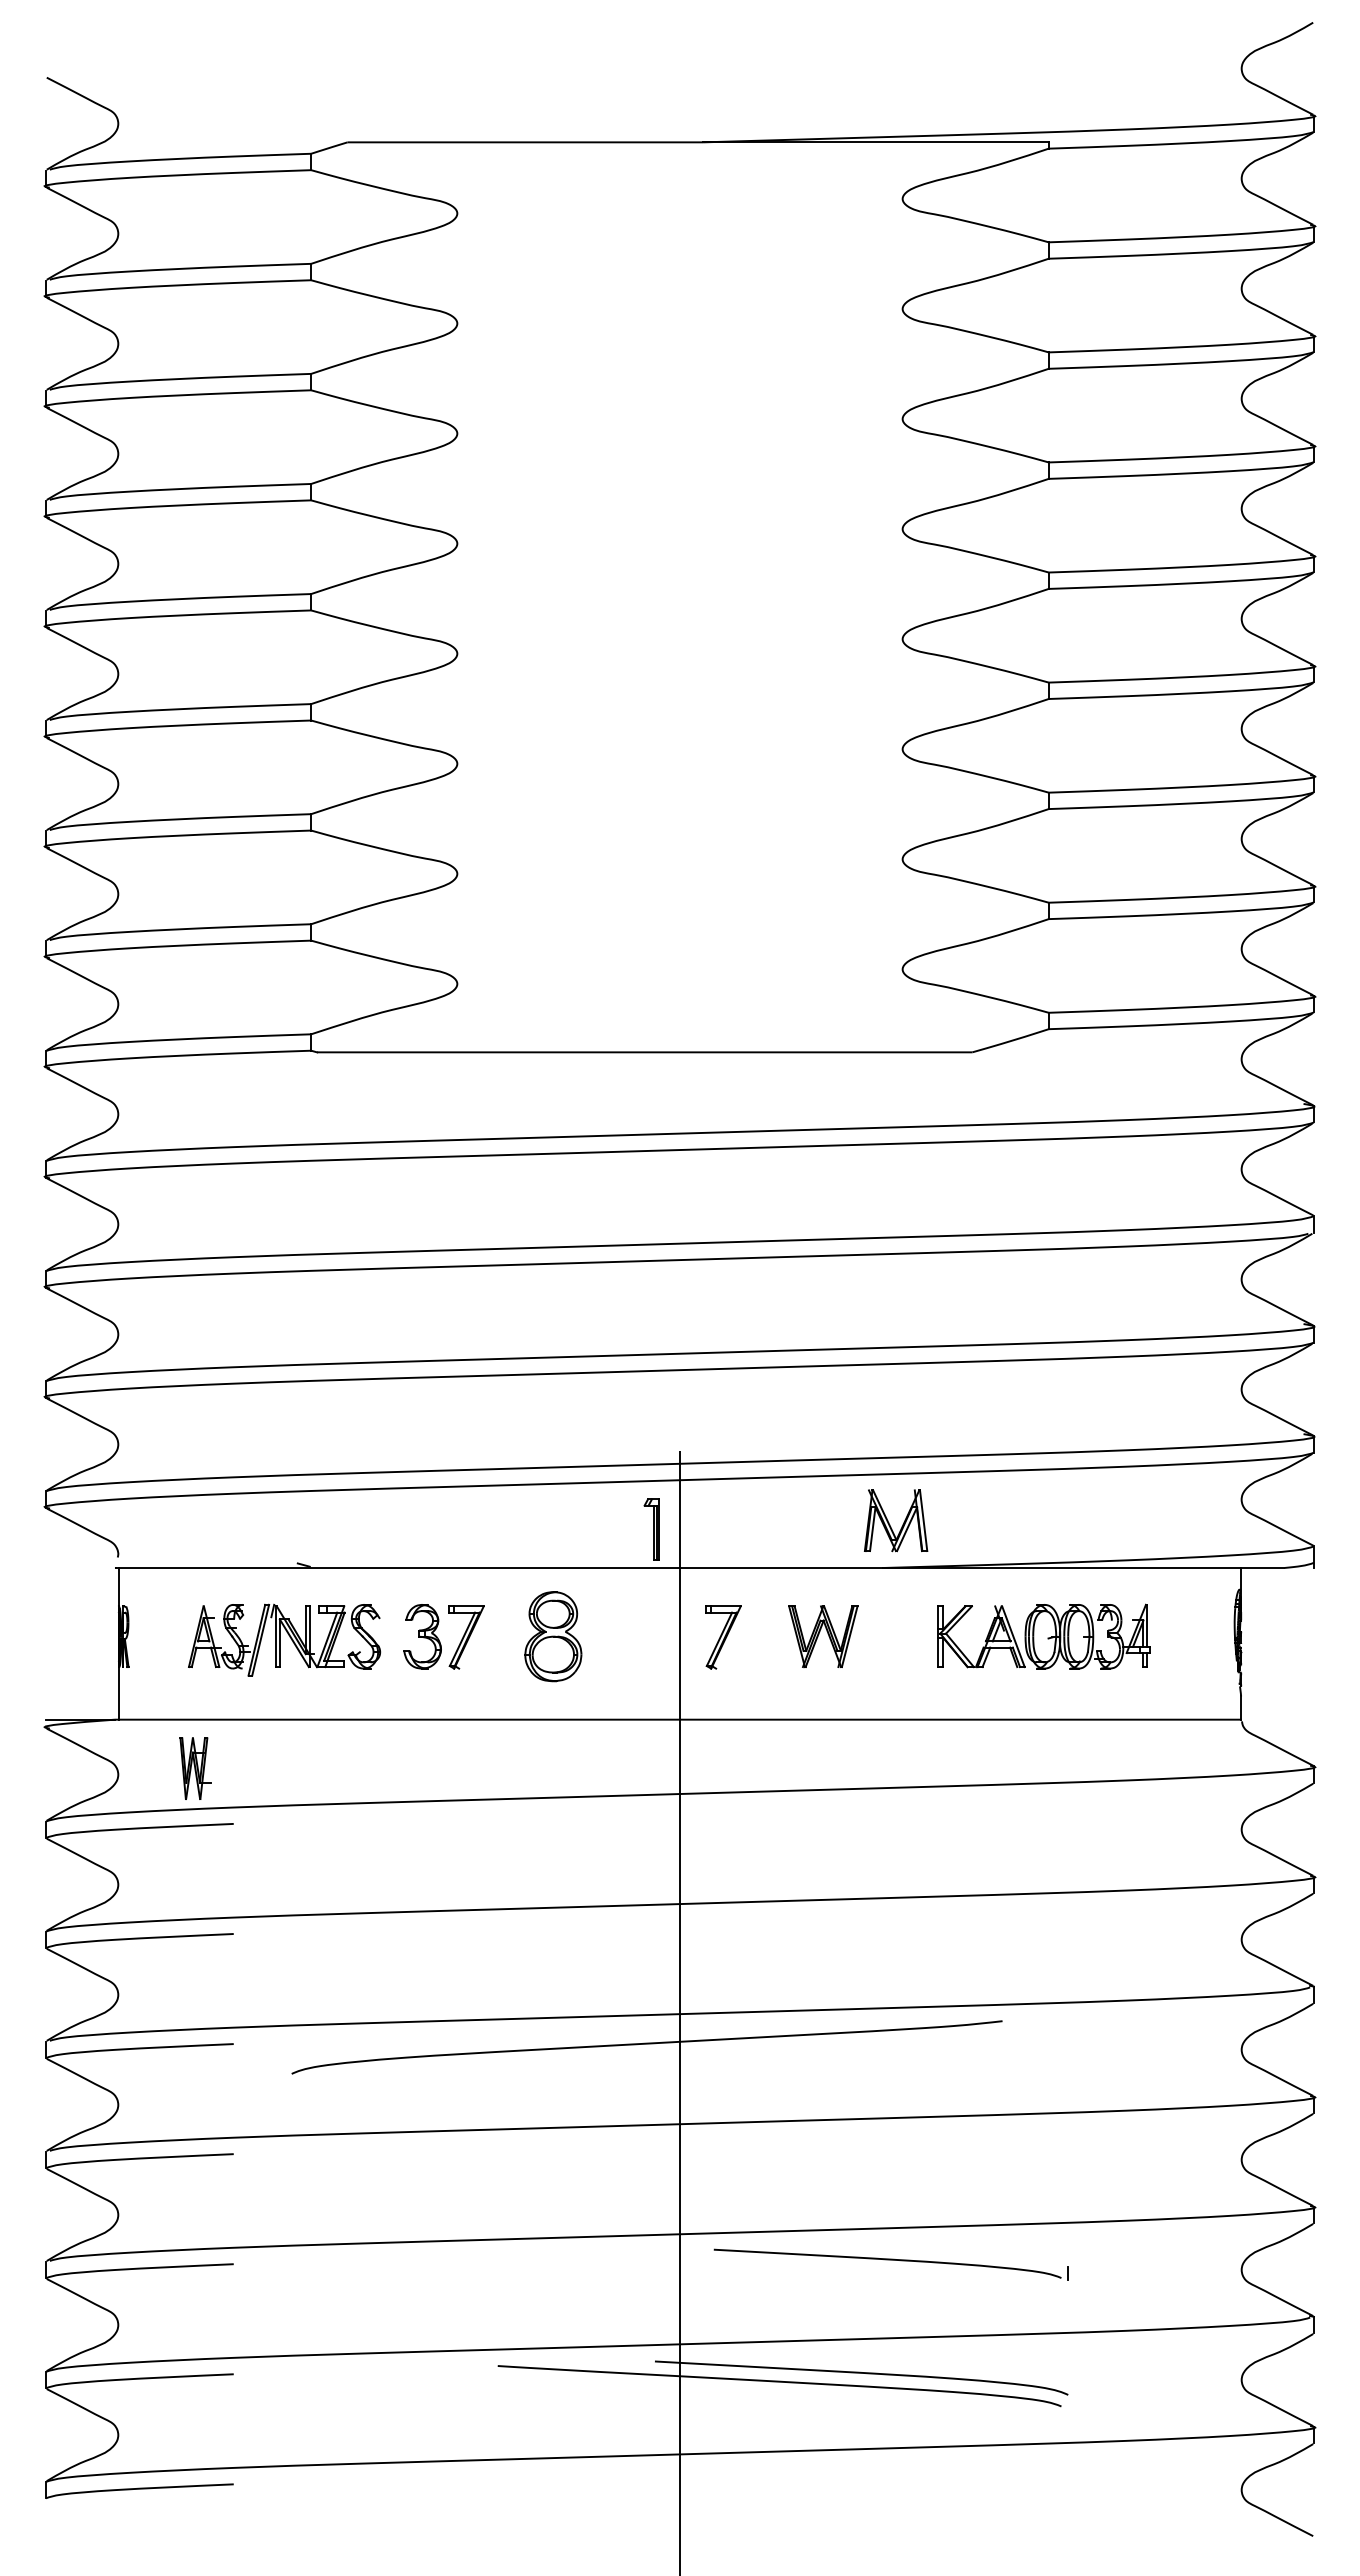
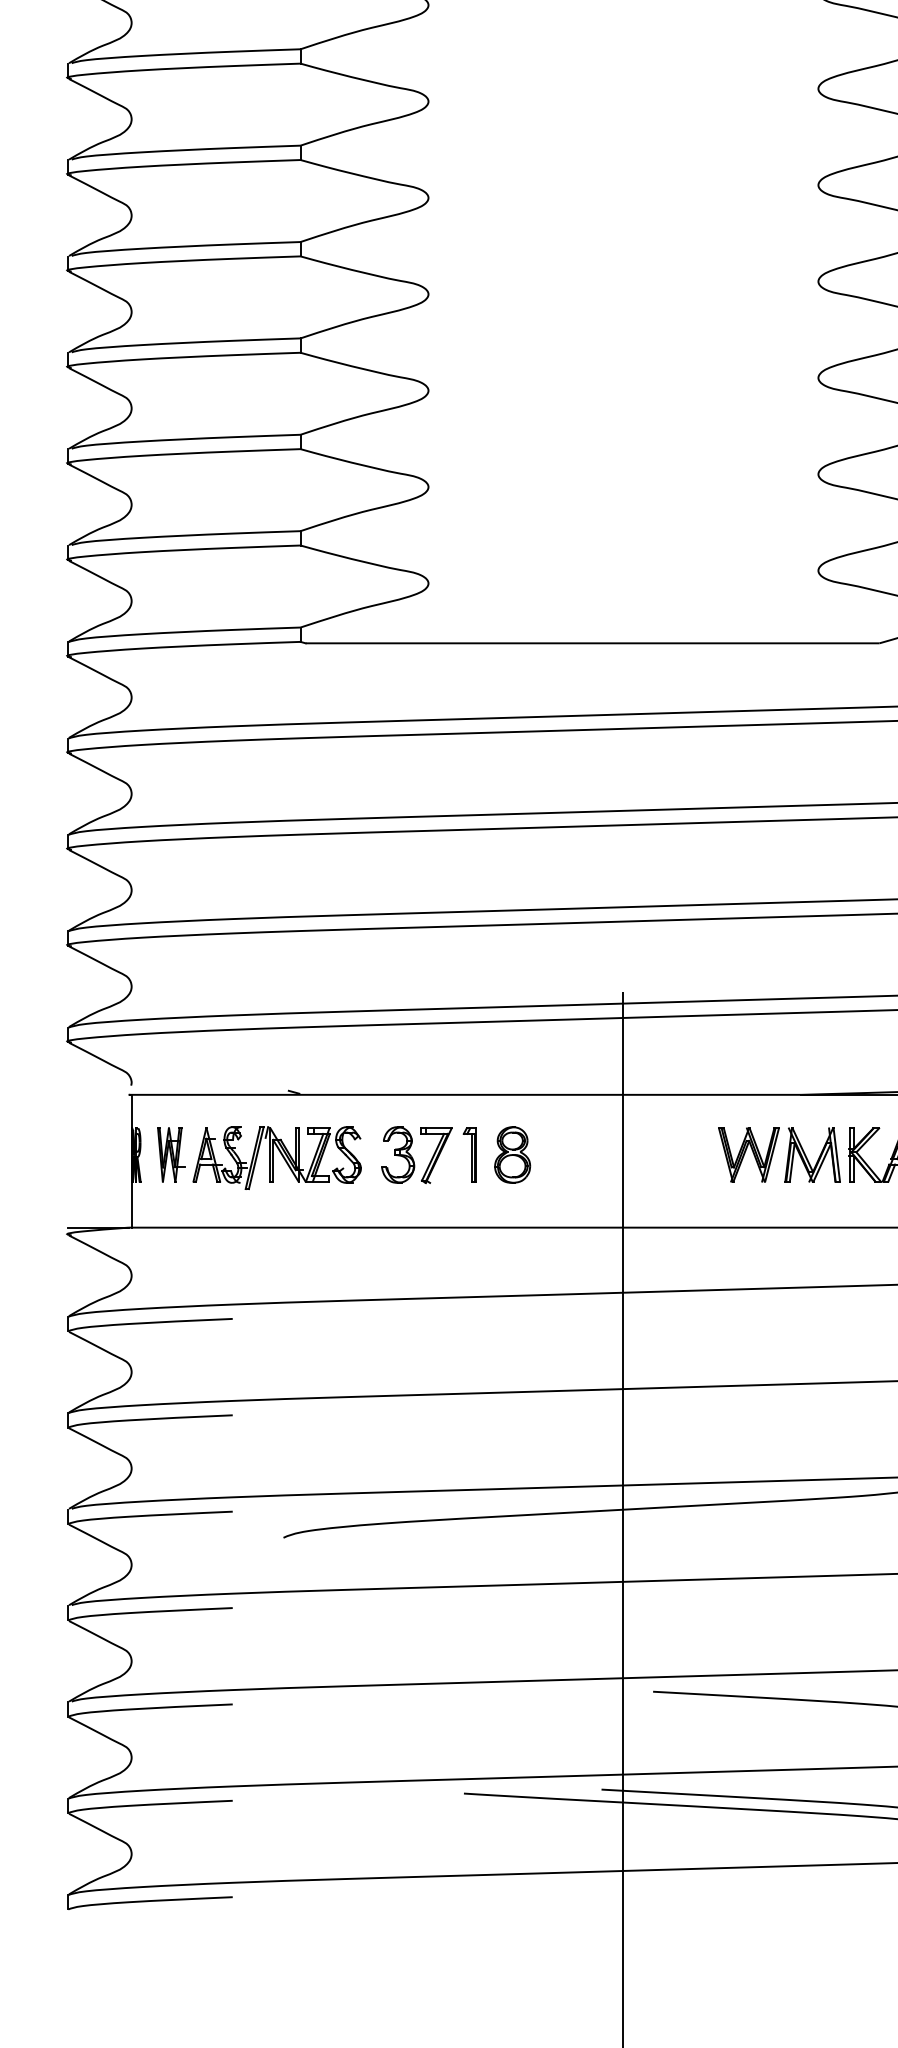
part: (890, 1524) -> (807, 1158), moved
part: (651, 1529) -> (469, 1154), moved
part: (553, 1636) -> (512, 1154), size x0.71
part: (723, 1637) -> (661, 1155), removed
part: (195, 1768) -> (171, 1154), moved

